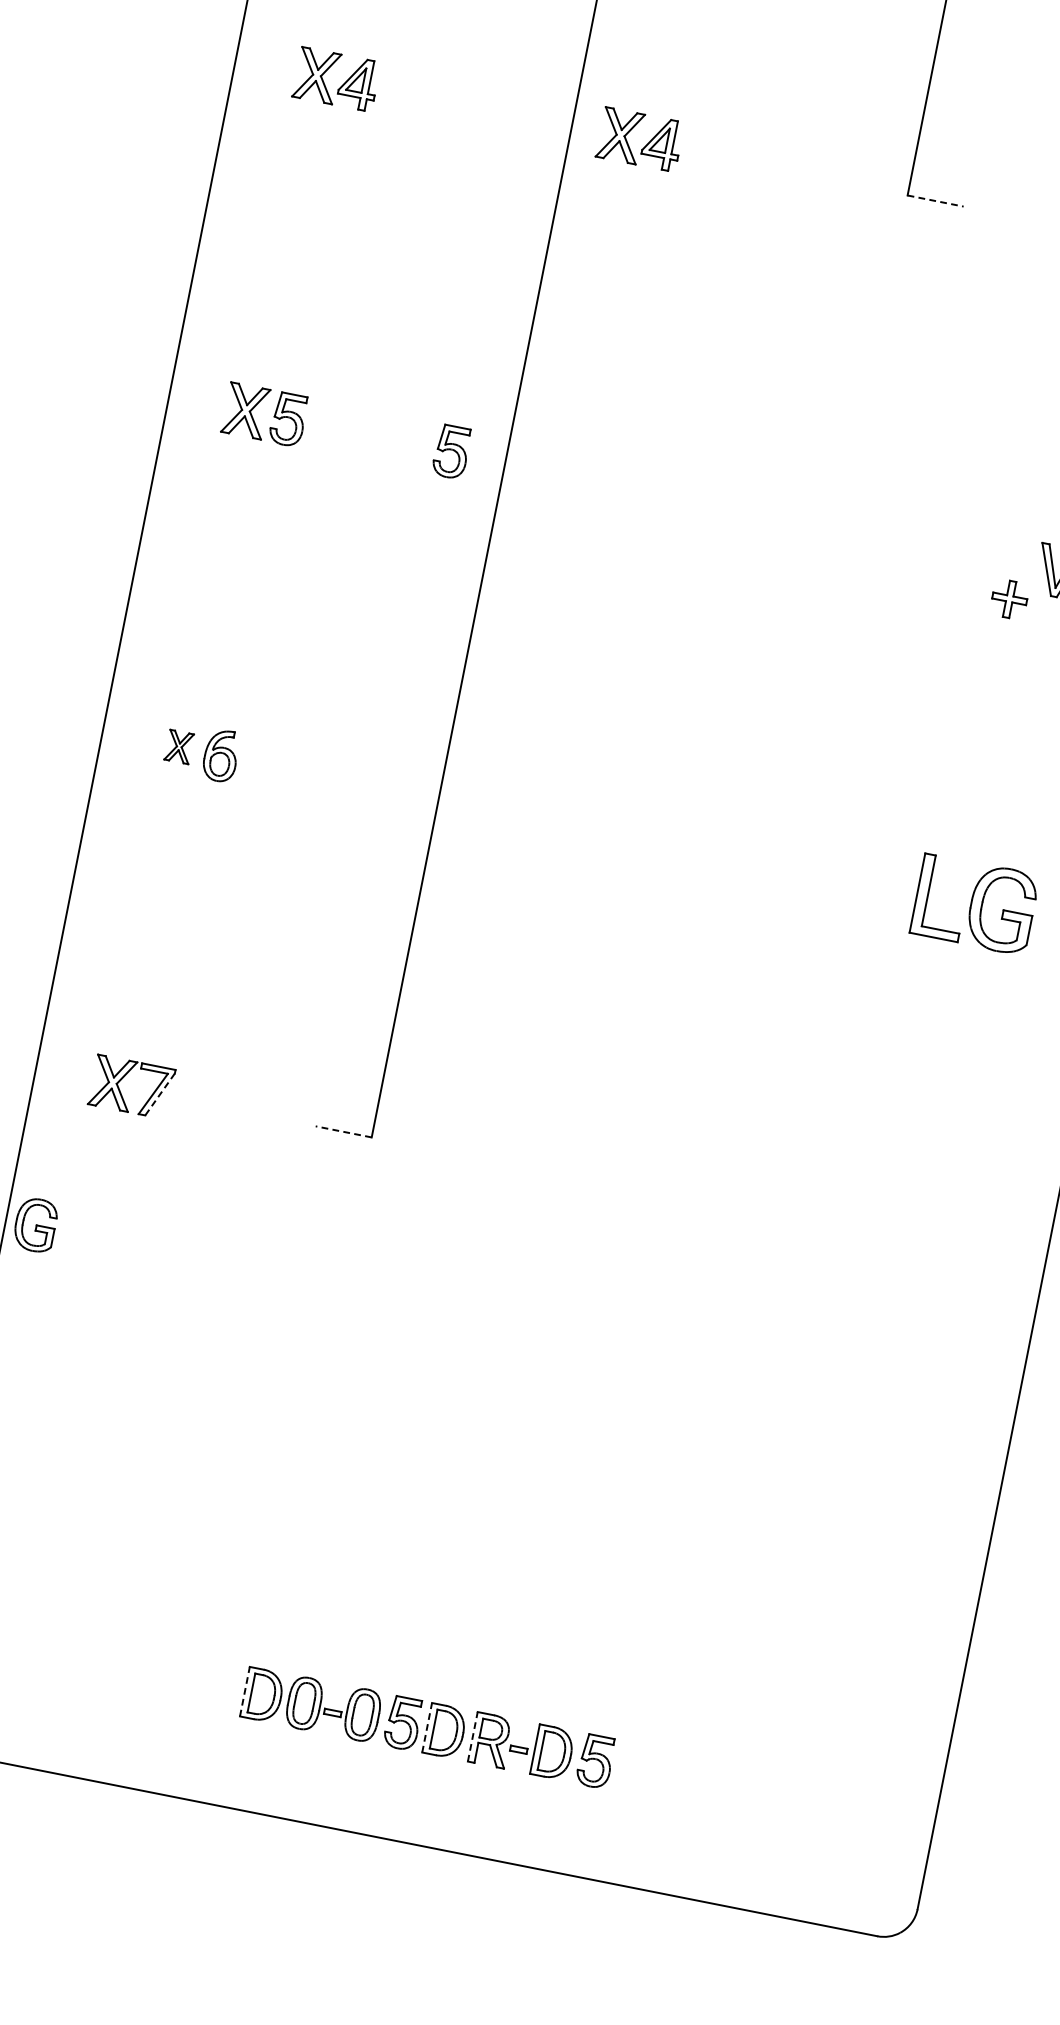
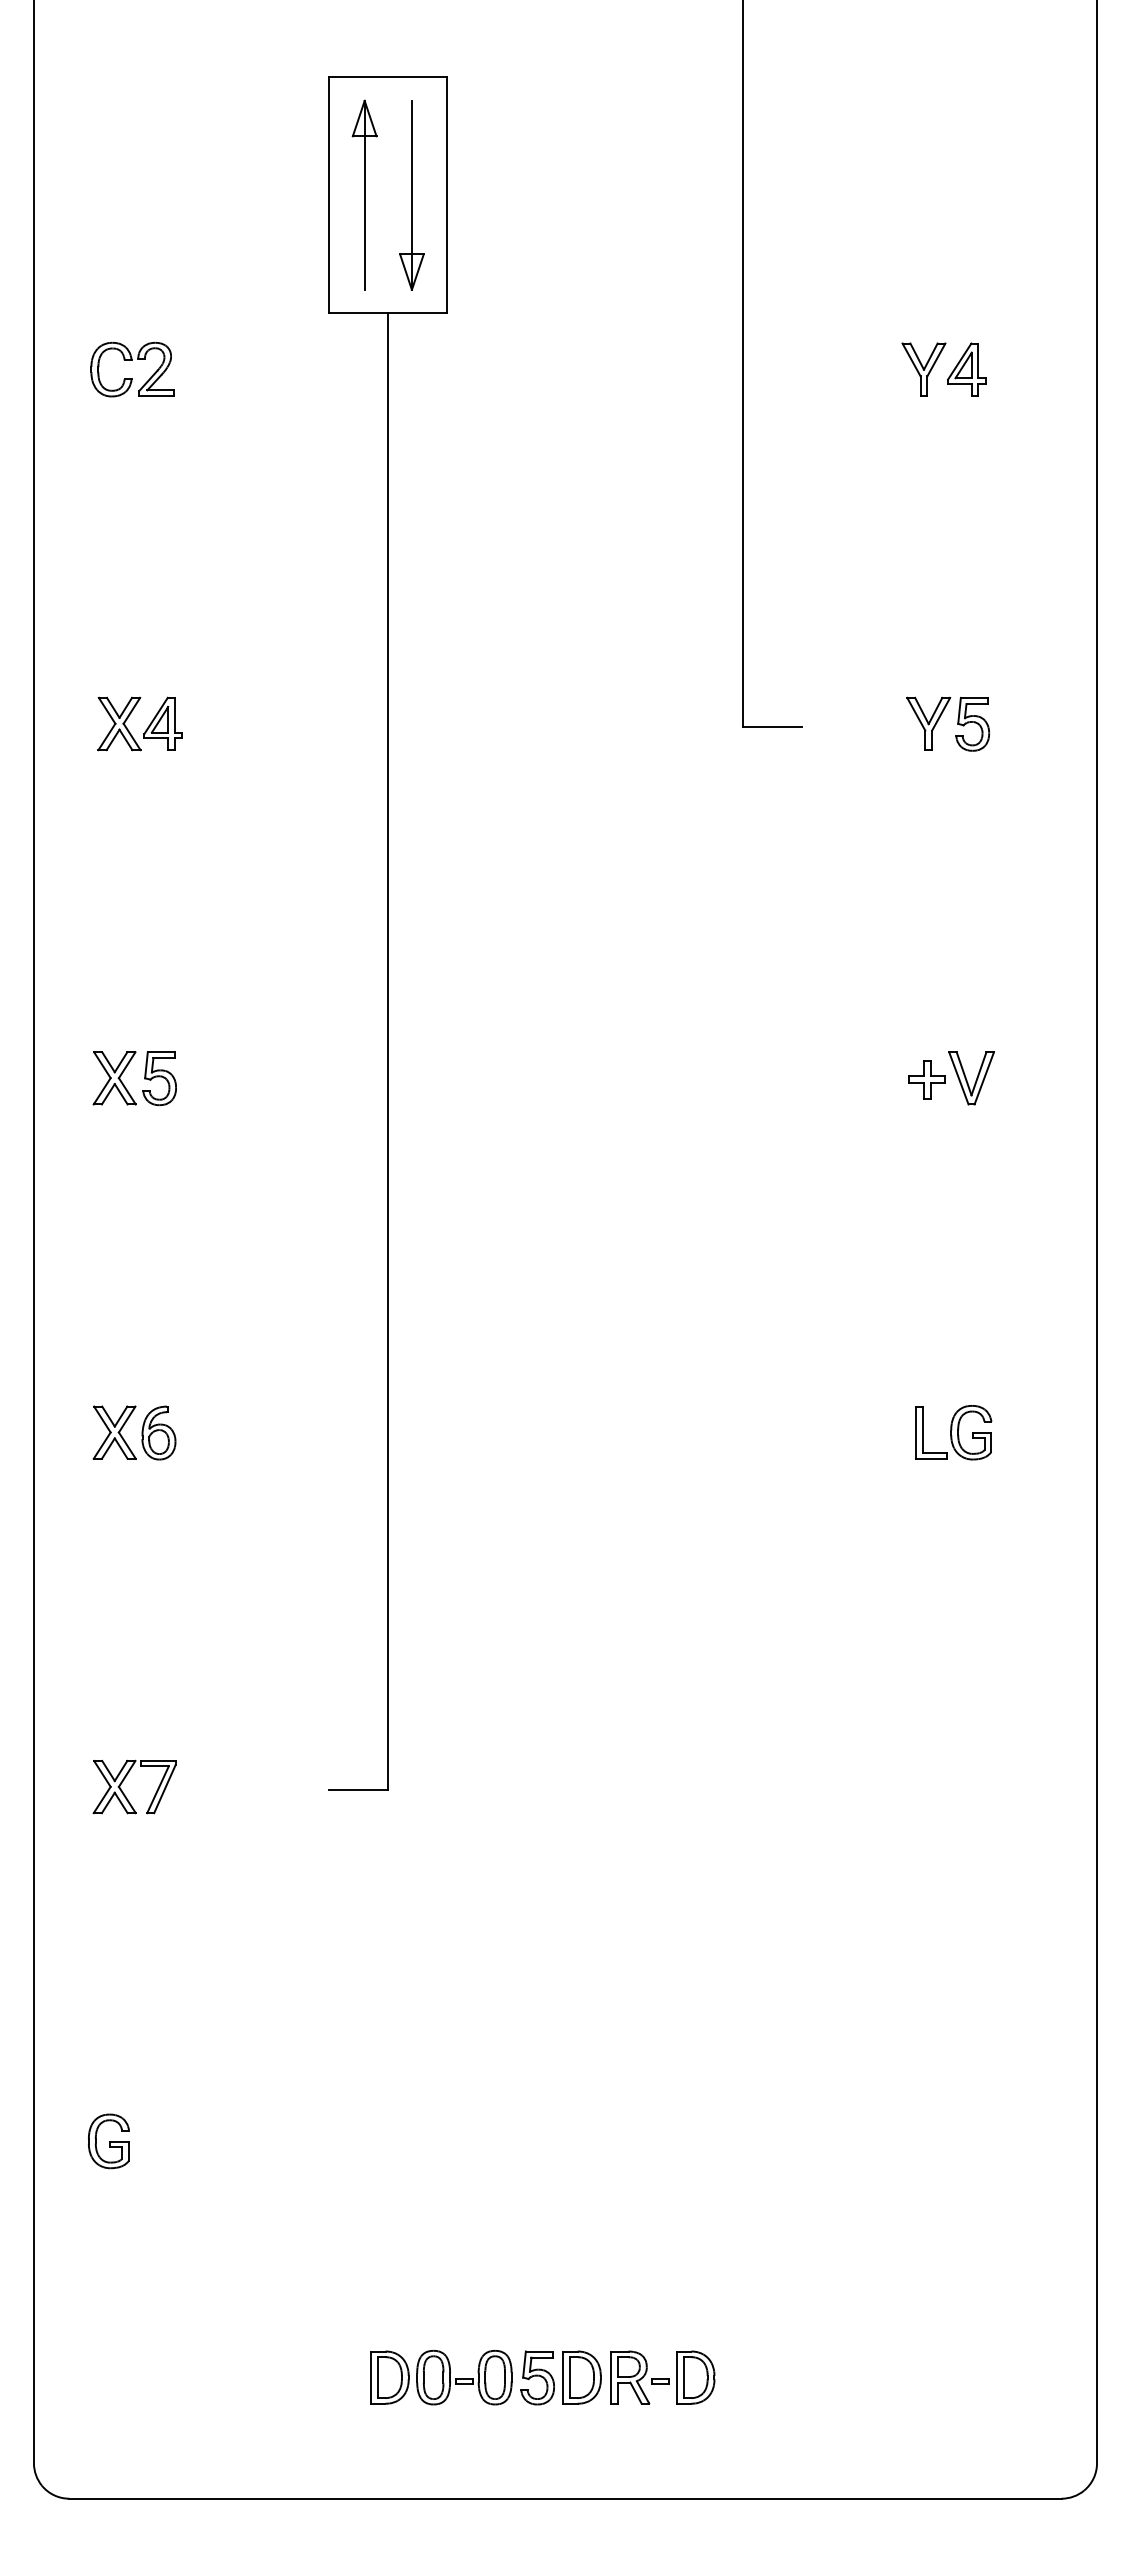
part: (645, 145) -> (466, 728), removed
line: (935, 200) -> (772, 726), dashed -> solid
part: (451, 451) -> (331, 1078), removed
part: (1009, 598) -> (926, 1079), moved
part: (179, 746) -> (114, 1432), size x1.67
part: (975, 904) -> (953, 1432), size x0.62
line: (160, 1094) -> (165, 1788), dashed -> solid
line: (343, 1131) -> (358, 1789), dashed -> solid
part: (35, 1225) -> (108, 2141), moved
line: (244, 1691) -> (370, 2377), dashed -> solid
line: (427, 1727) -> (563, 2377), dashed -> solid
line: (473, 1736) -> (611, 2377), dashed -> solid
part: (595, 1760) -> (740, 2377), removed

